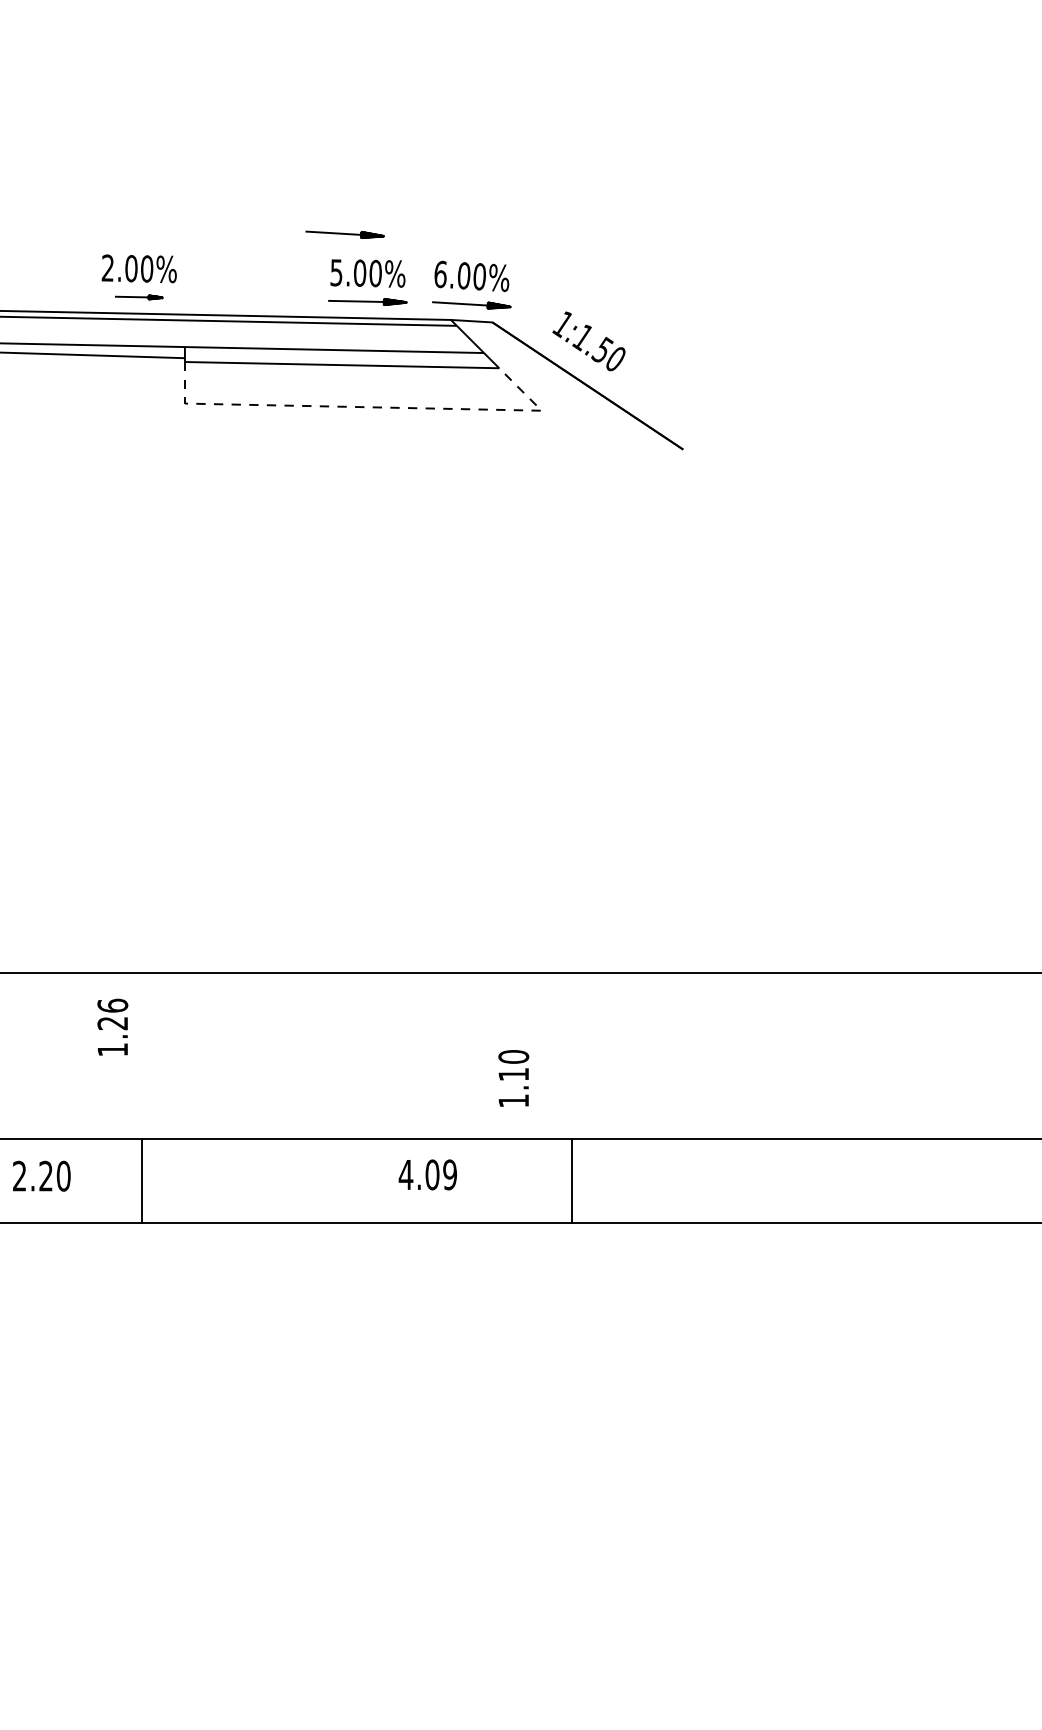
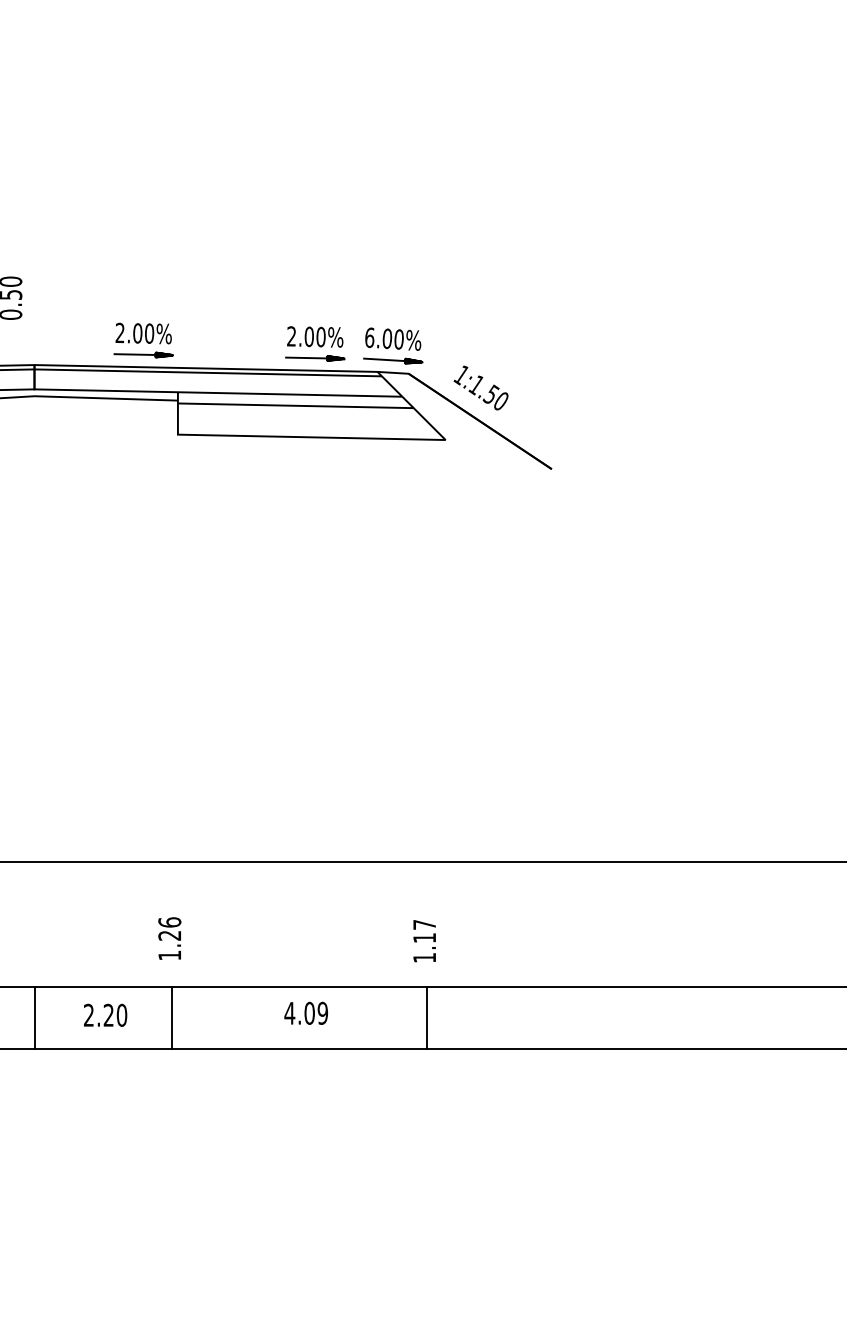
part: (345, 234) -> (298, 307), removed
text: (336, 272) -> (291, 336), 5.00% -> 2.00%
part: (139, 296) -> (143, 354), size x1.67
line: (372, 407) -> (318, 437), dashed -> solid
text: (112, 1027) -> (169, 938), moved
text: (513, 1056) -> (424, 924), 1.10 -> 1.17
text: (426, 1173) -> (305, 1012), moved
text: (41, 1175) -> (105, 1014), moved
line: (141, 1180) -> (171, 1017), moved
line: (572, 1180) -> (426, 1017), moved

